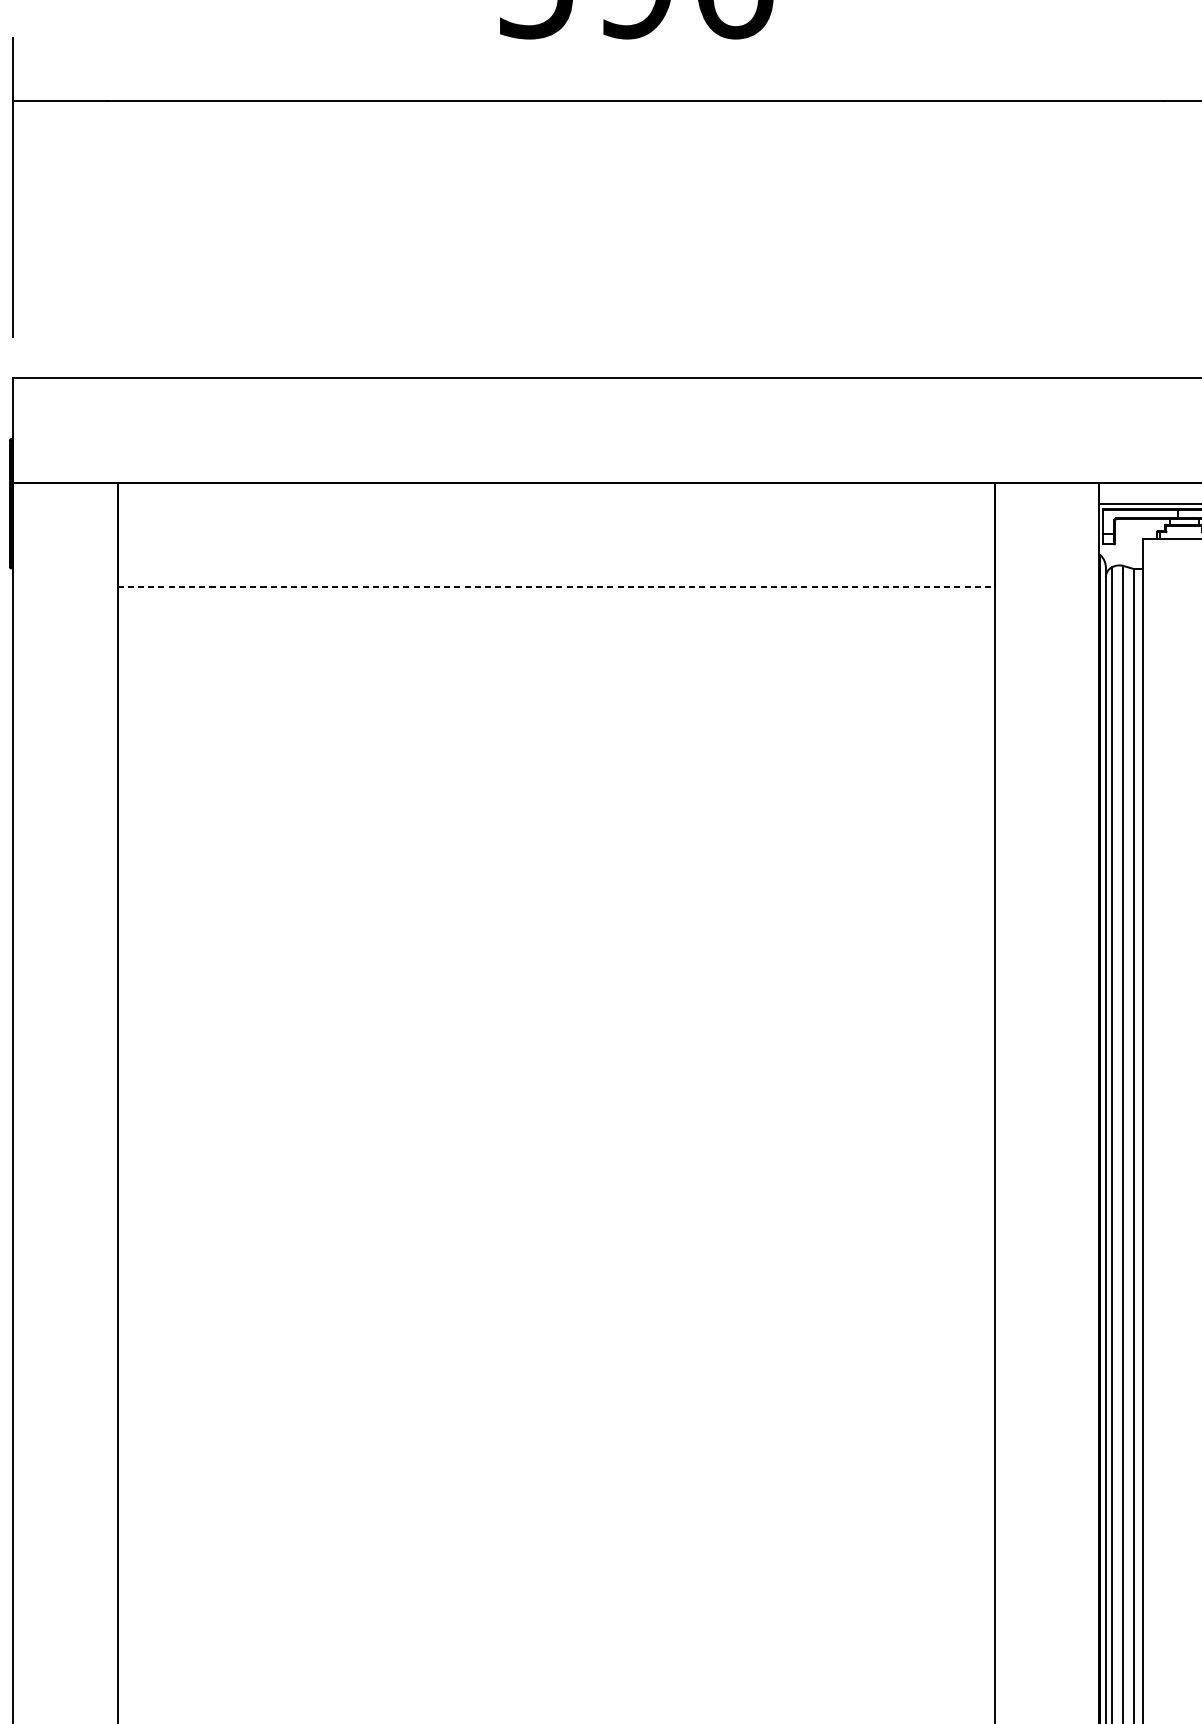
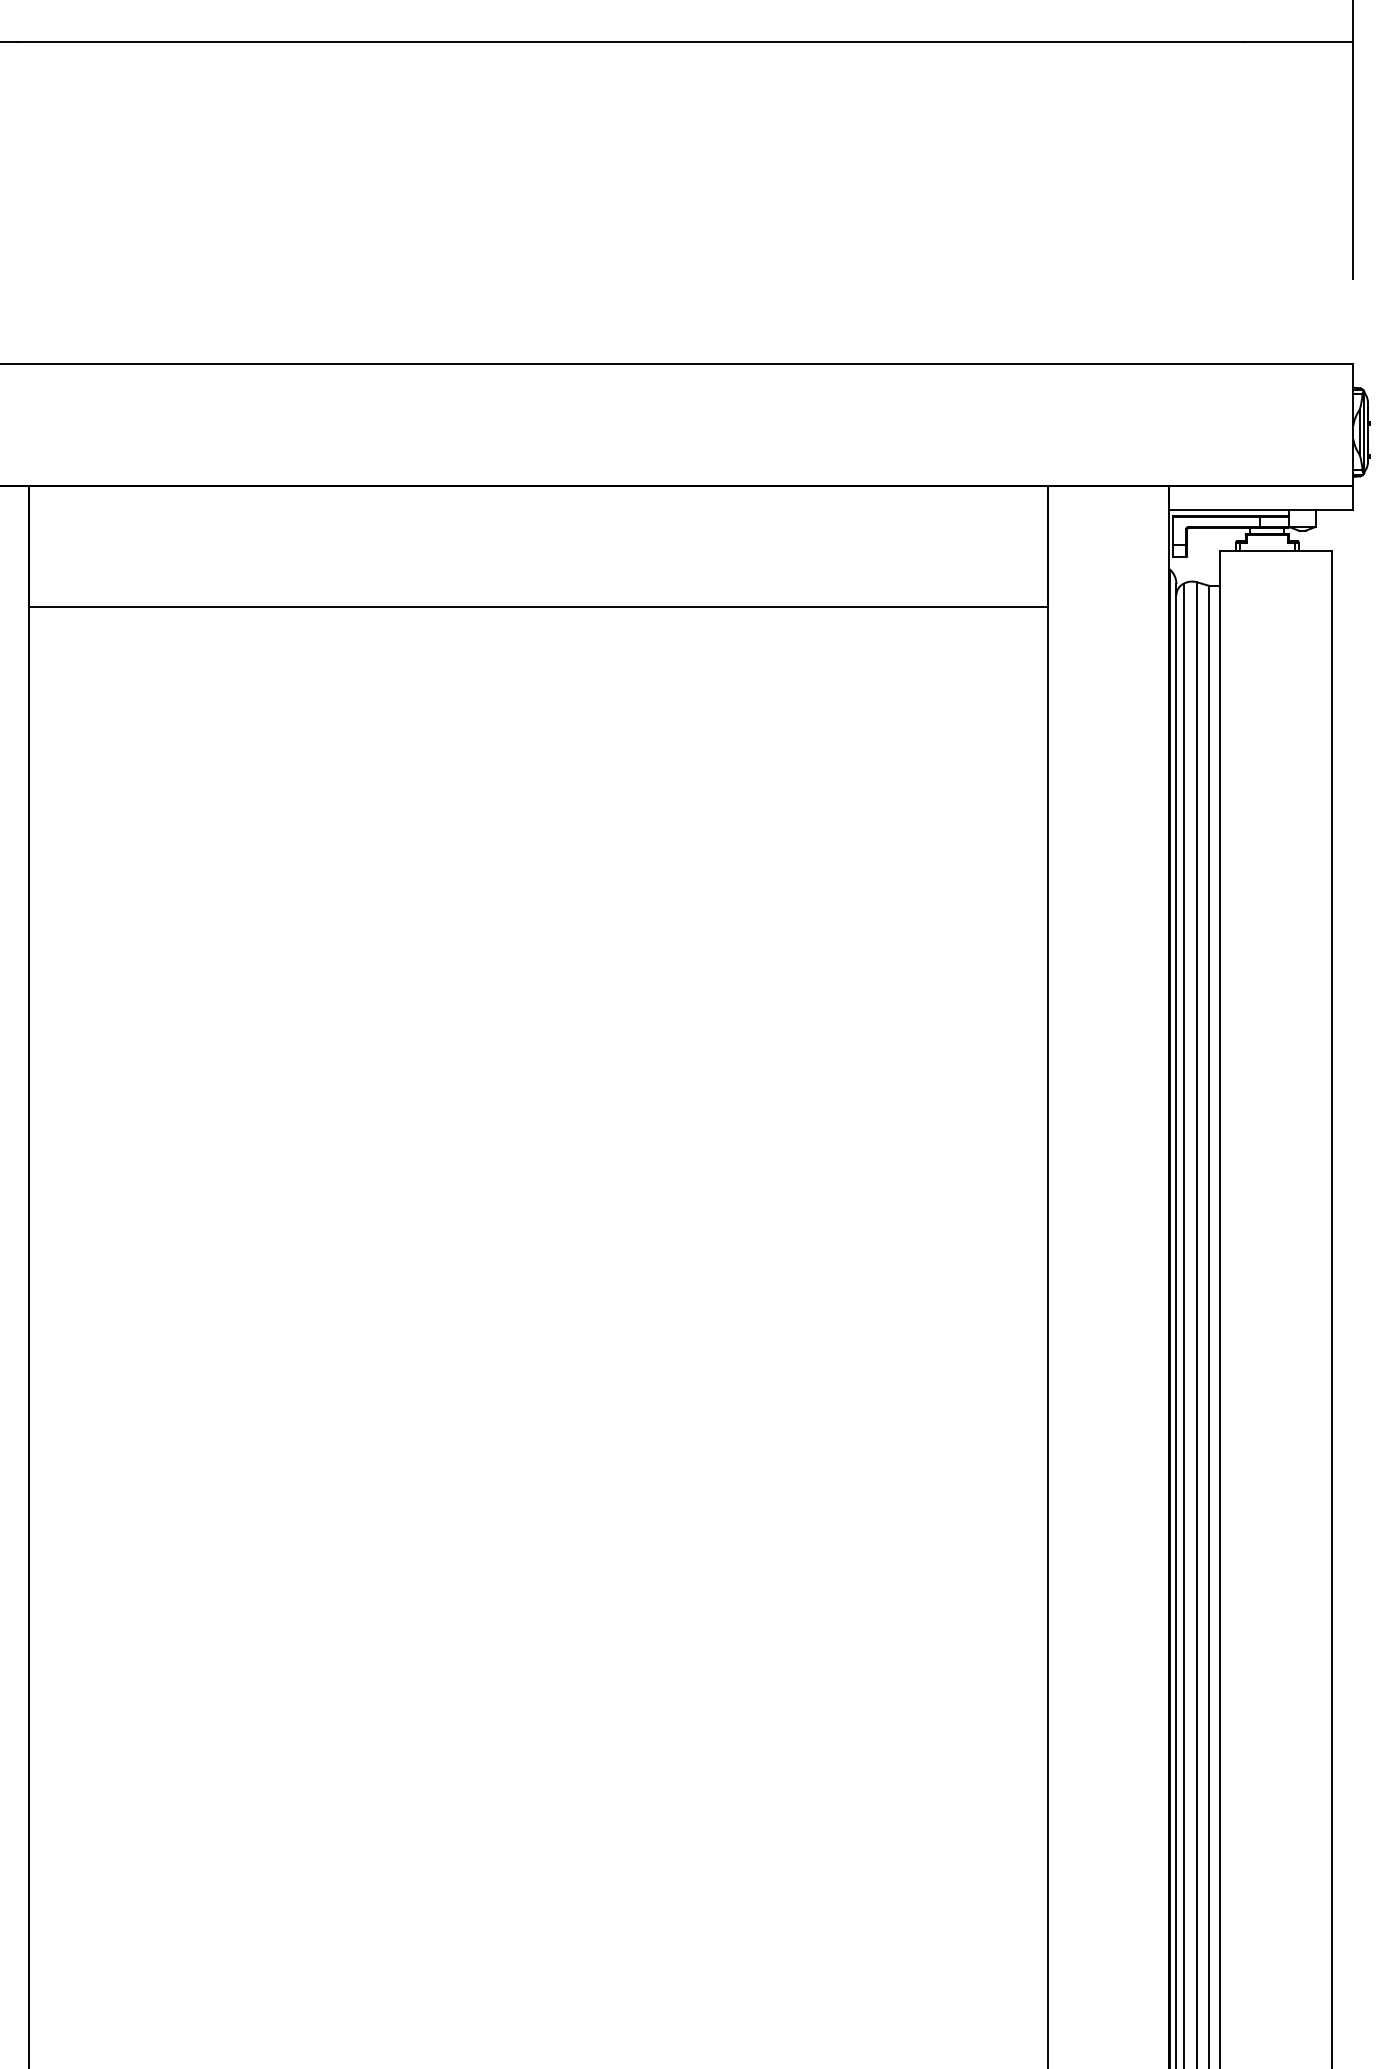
line: (556, 587) -> (538, 607), dashed -> solid

